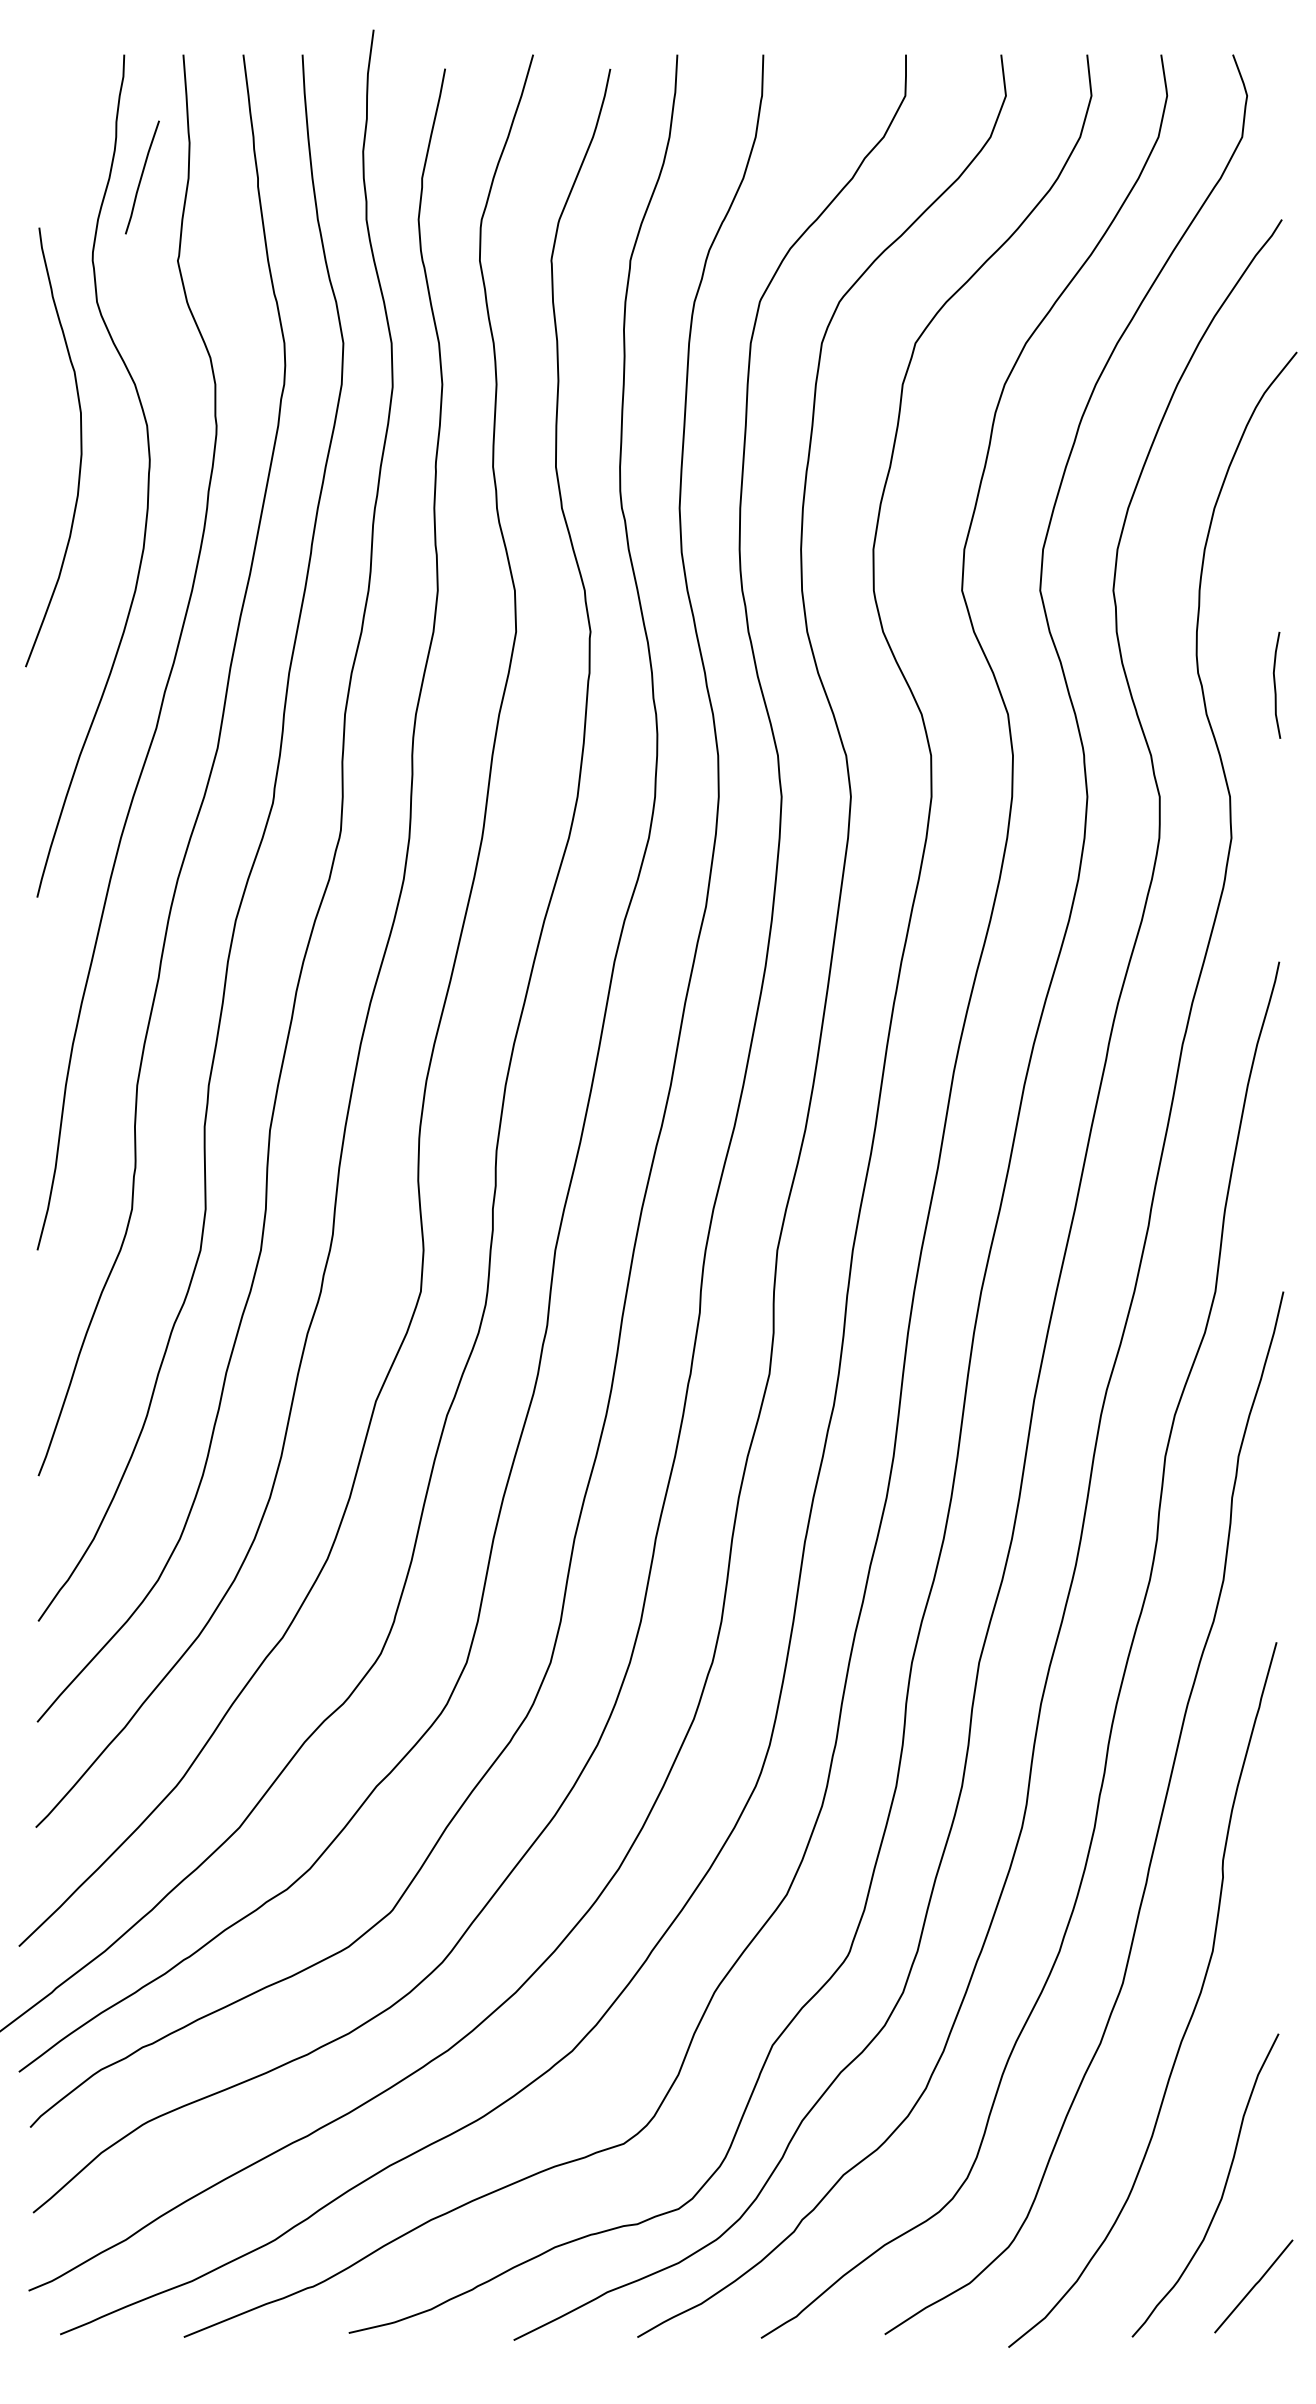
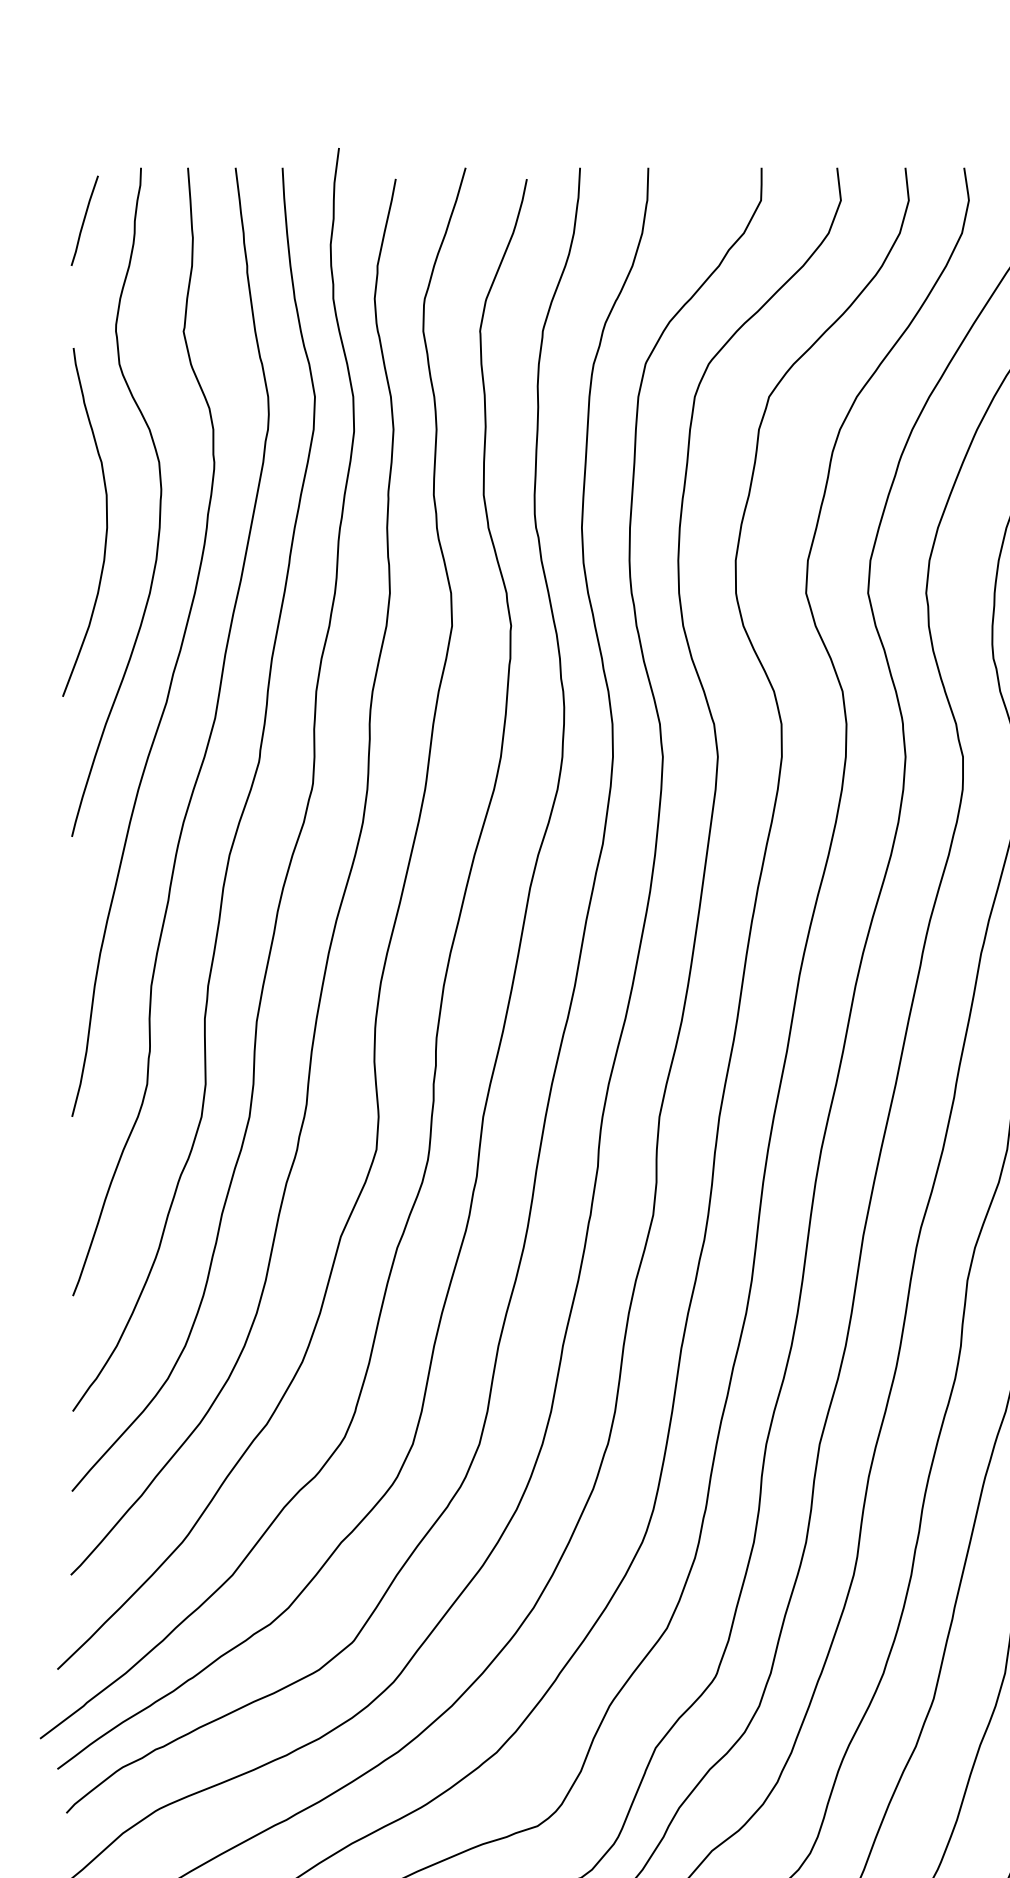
line: (142, 177) -> (84, 220), moved
curve: (80, 447) -> (106, 522), moved

